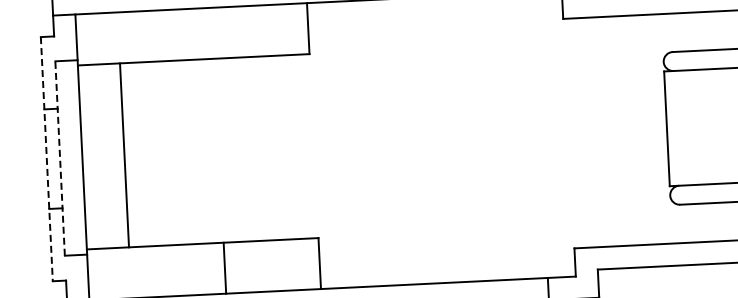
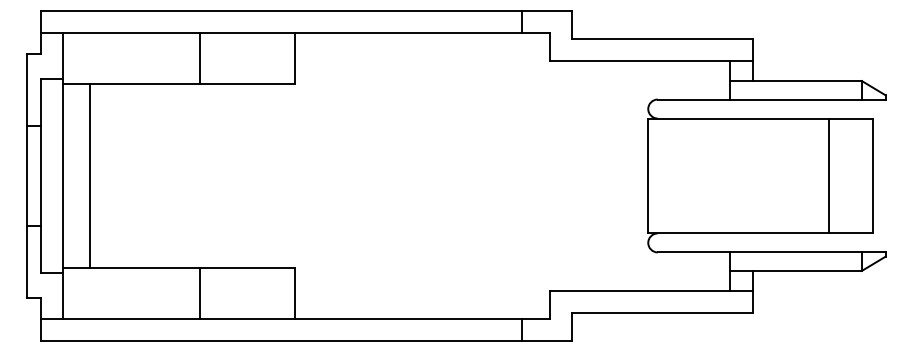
line: (212, 32) -> (199, 57), added
line: (124, 154) -> (90, 175), moved
line: (59, 158) -> (40, 175), dashed -> solid
line: (46, 159) -> (27, 176), dashed -> solid

